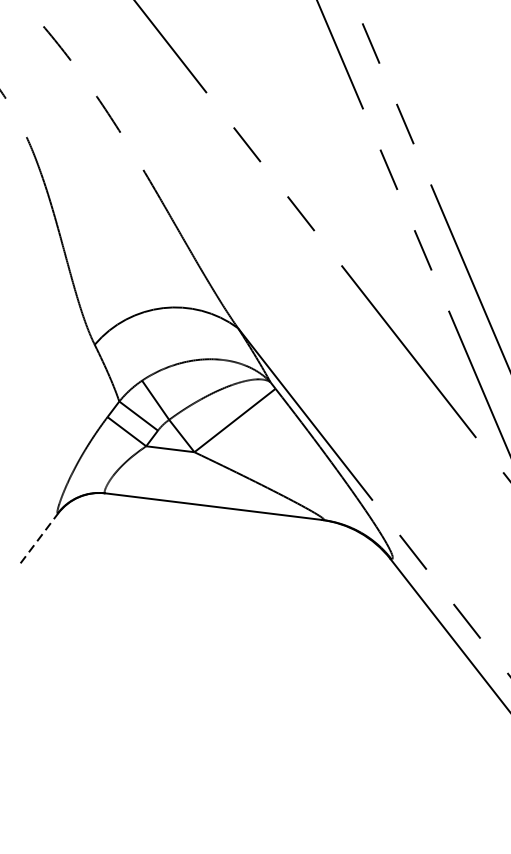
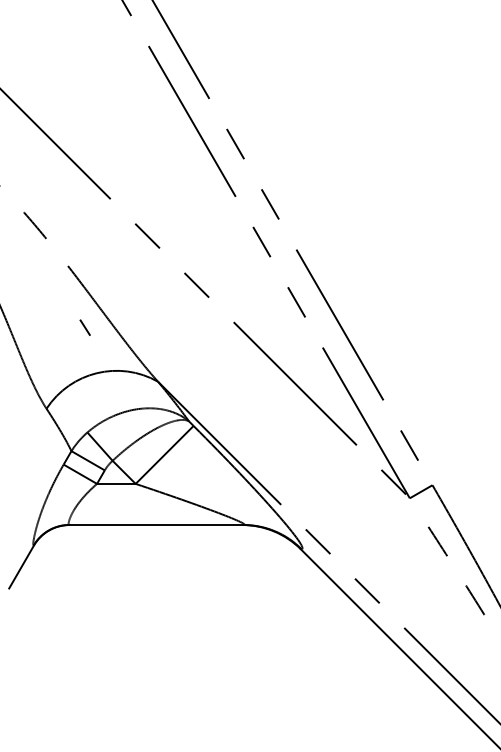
line: (154, 249) -> (84, 327), added
line: (39, 539) -> (21, 567), dashed -> solid

